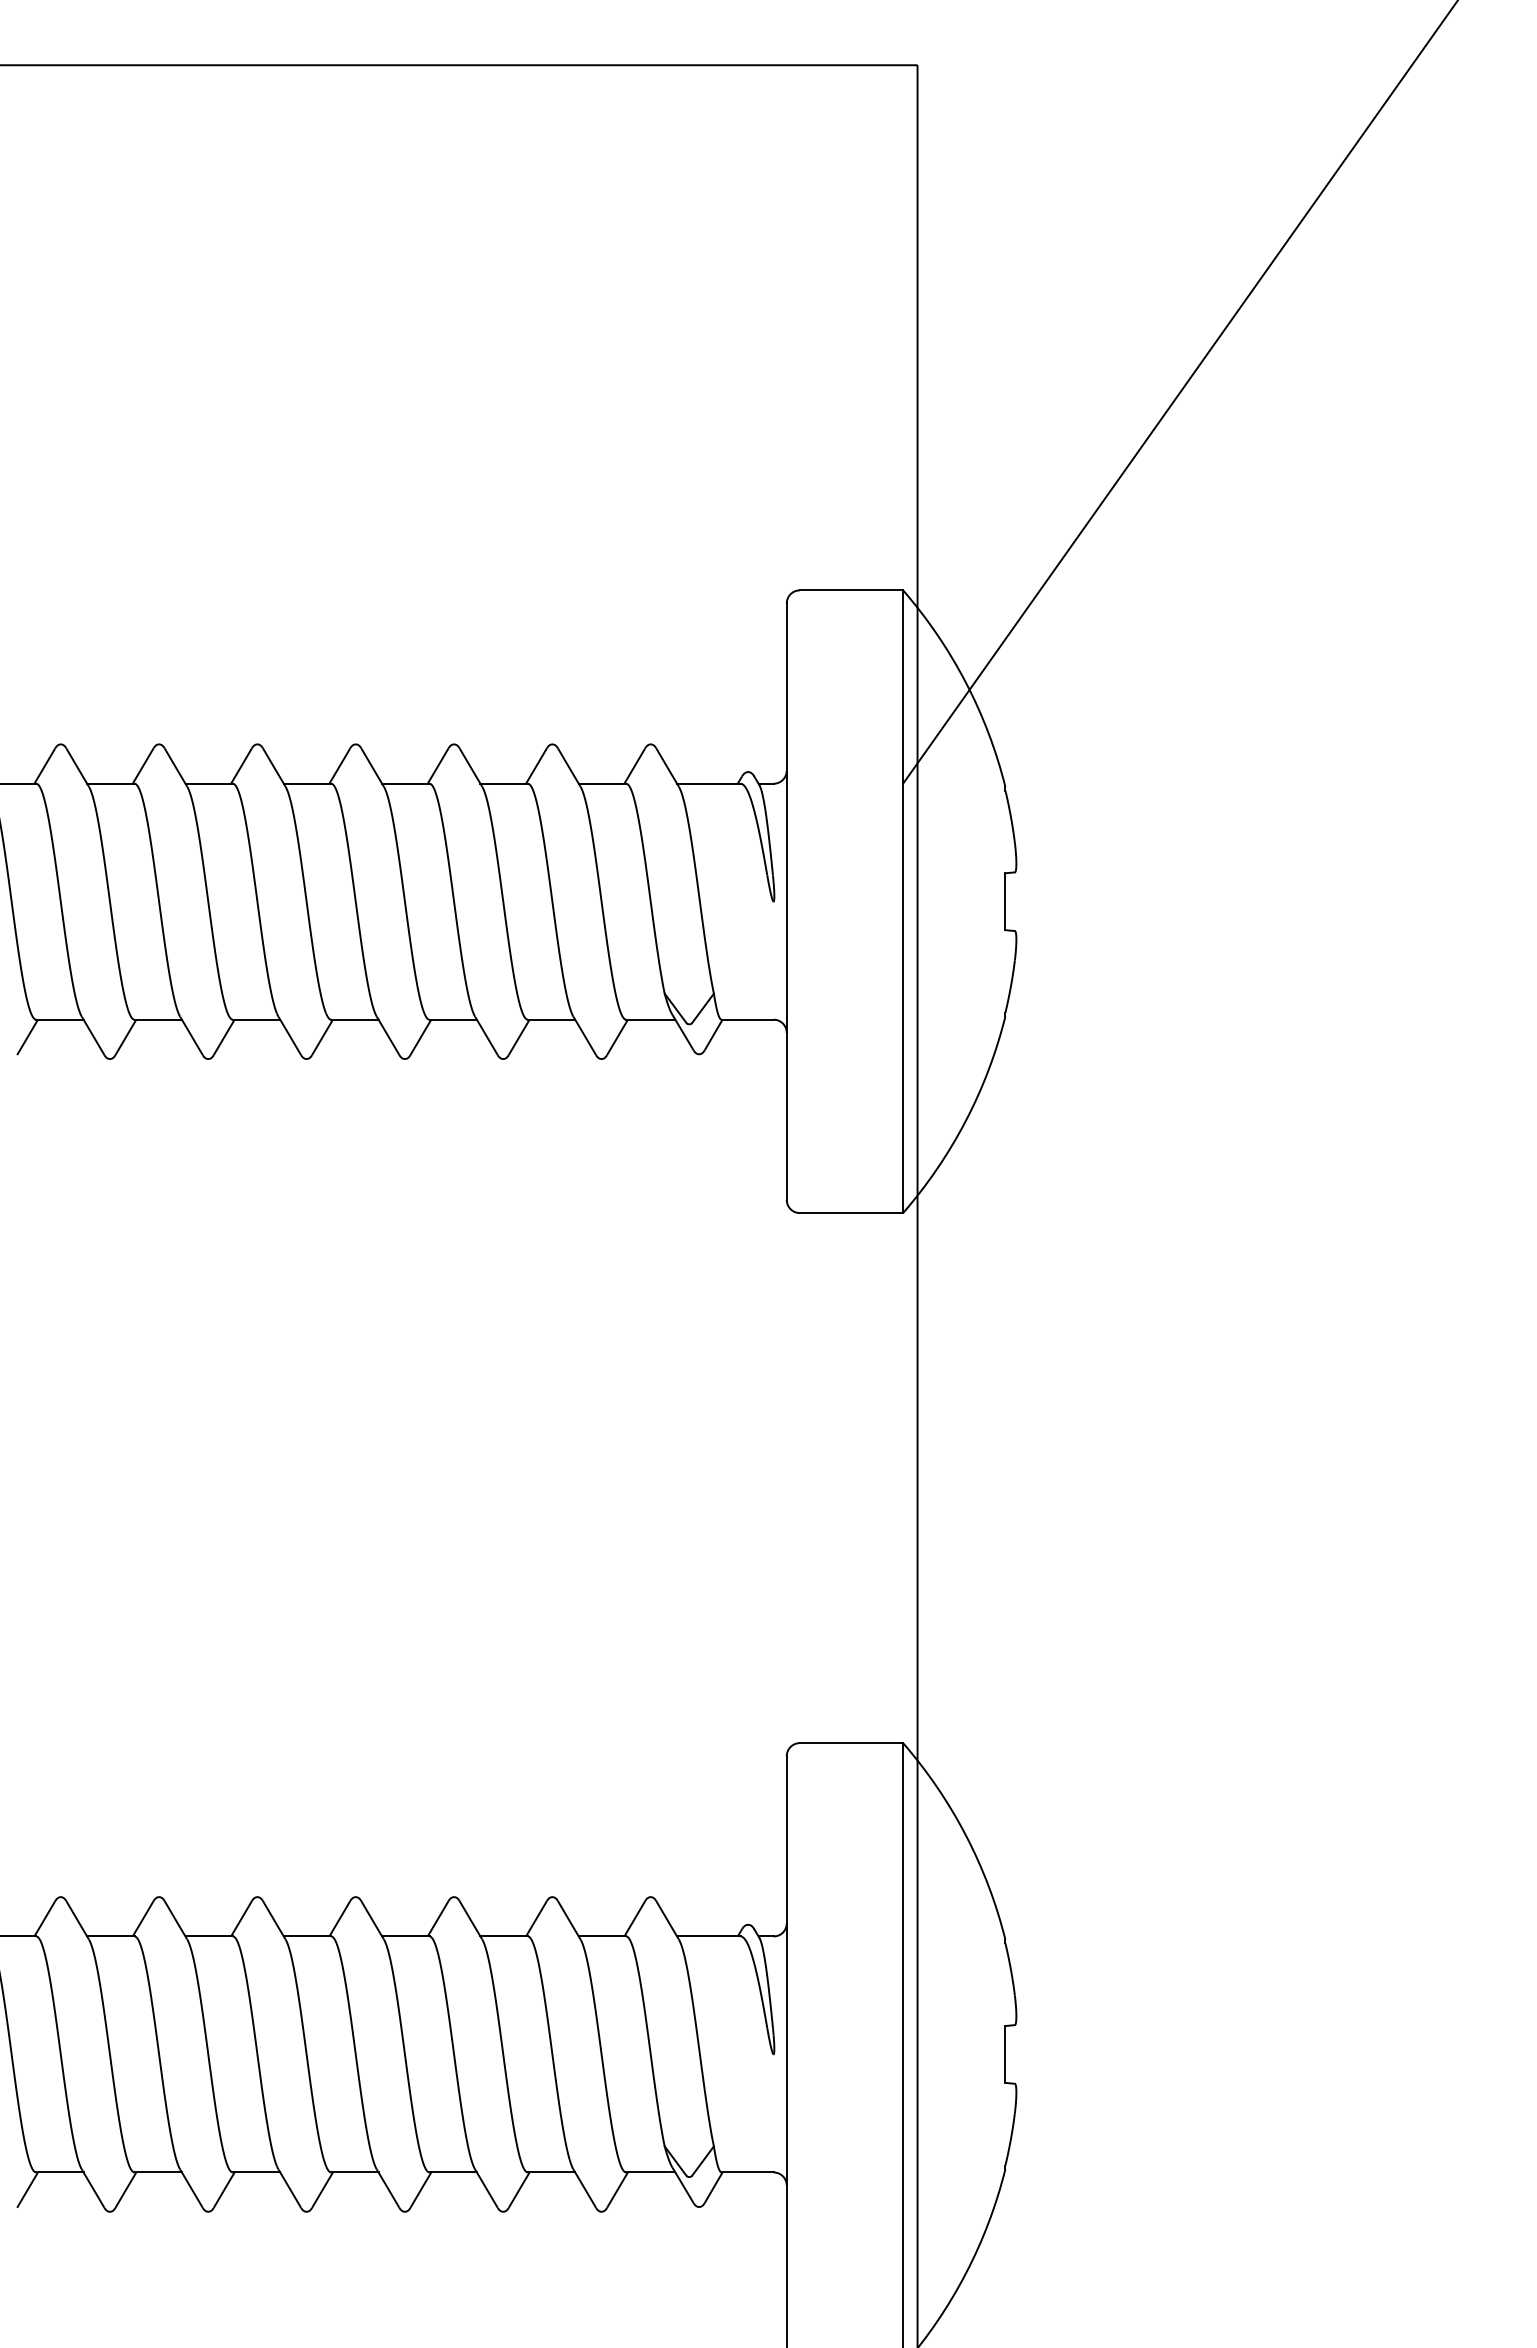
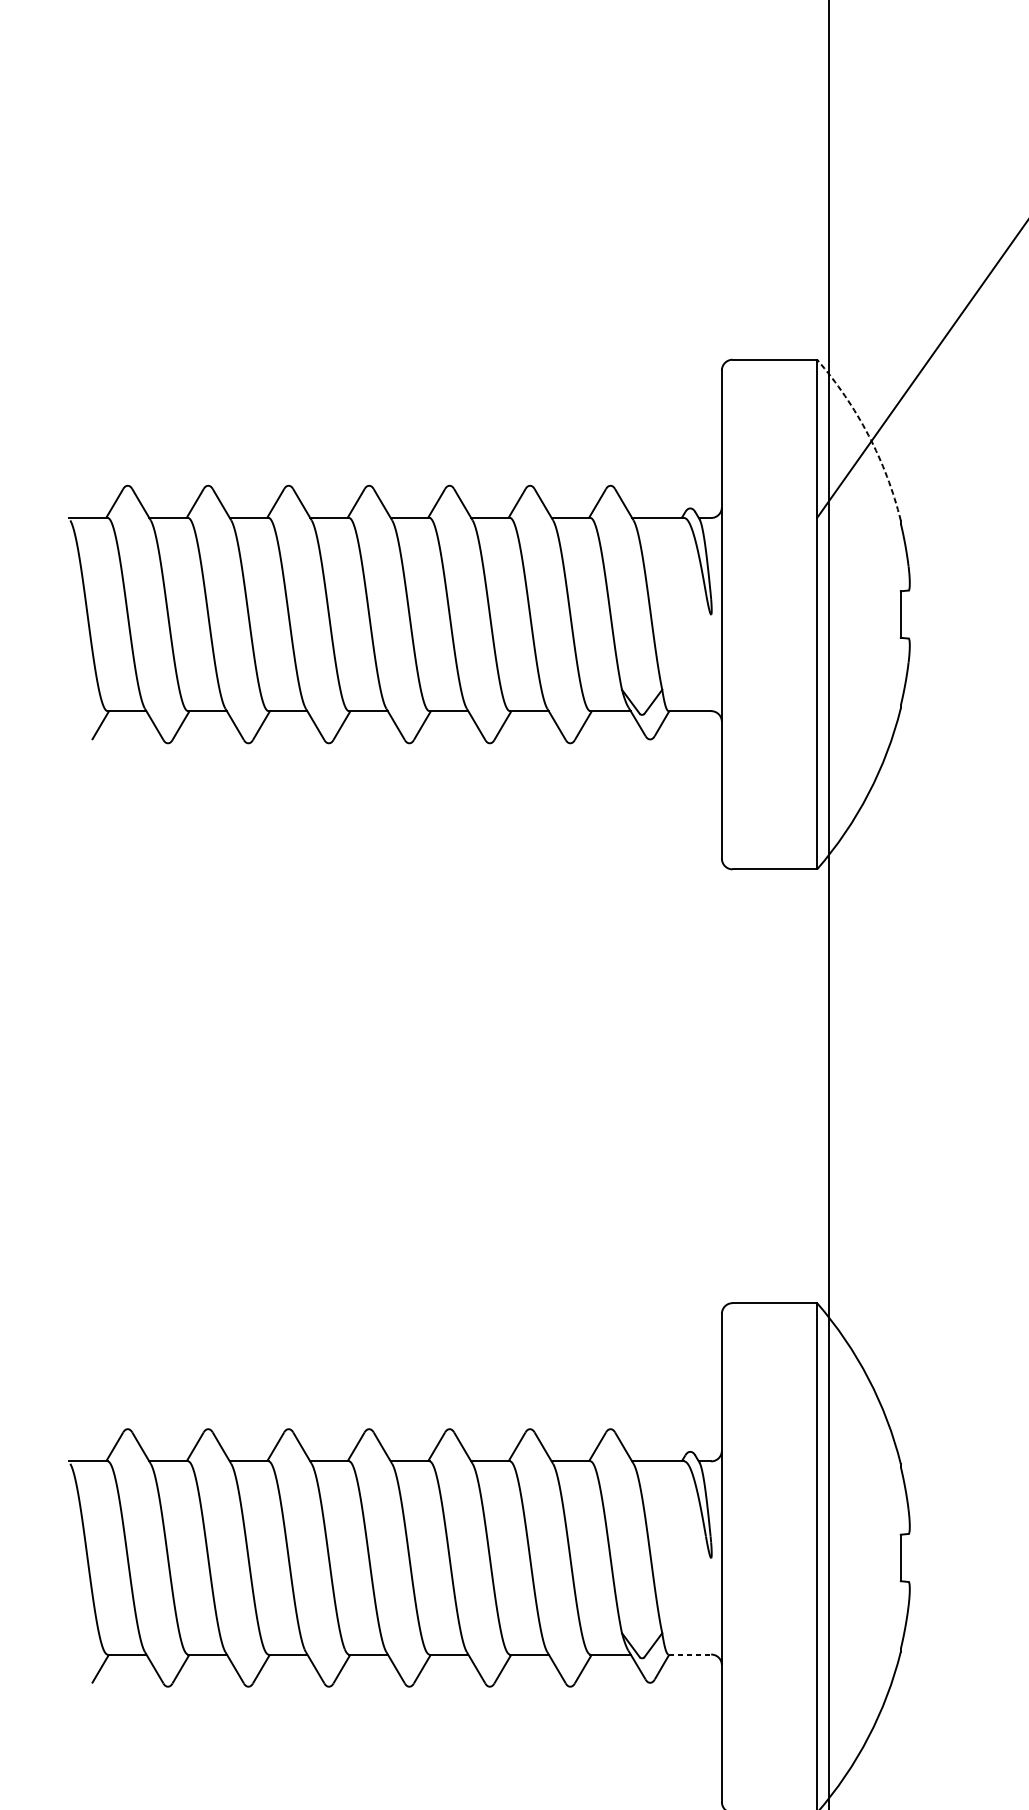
arc: (965, 682) -> (868, 435), solid -> dashed
line: (748, 2172) -> (690, 1654), solid -> dashed

